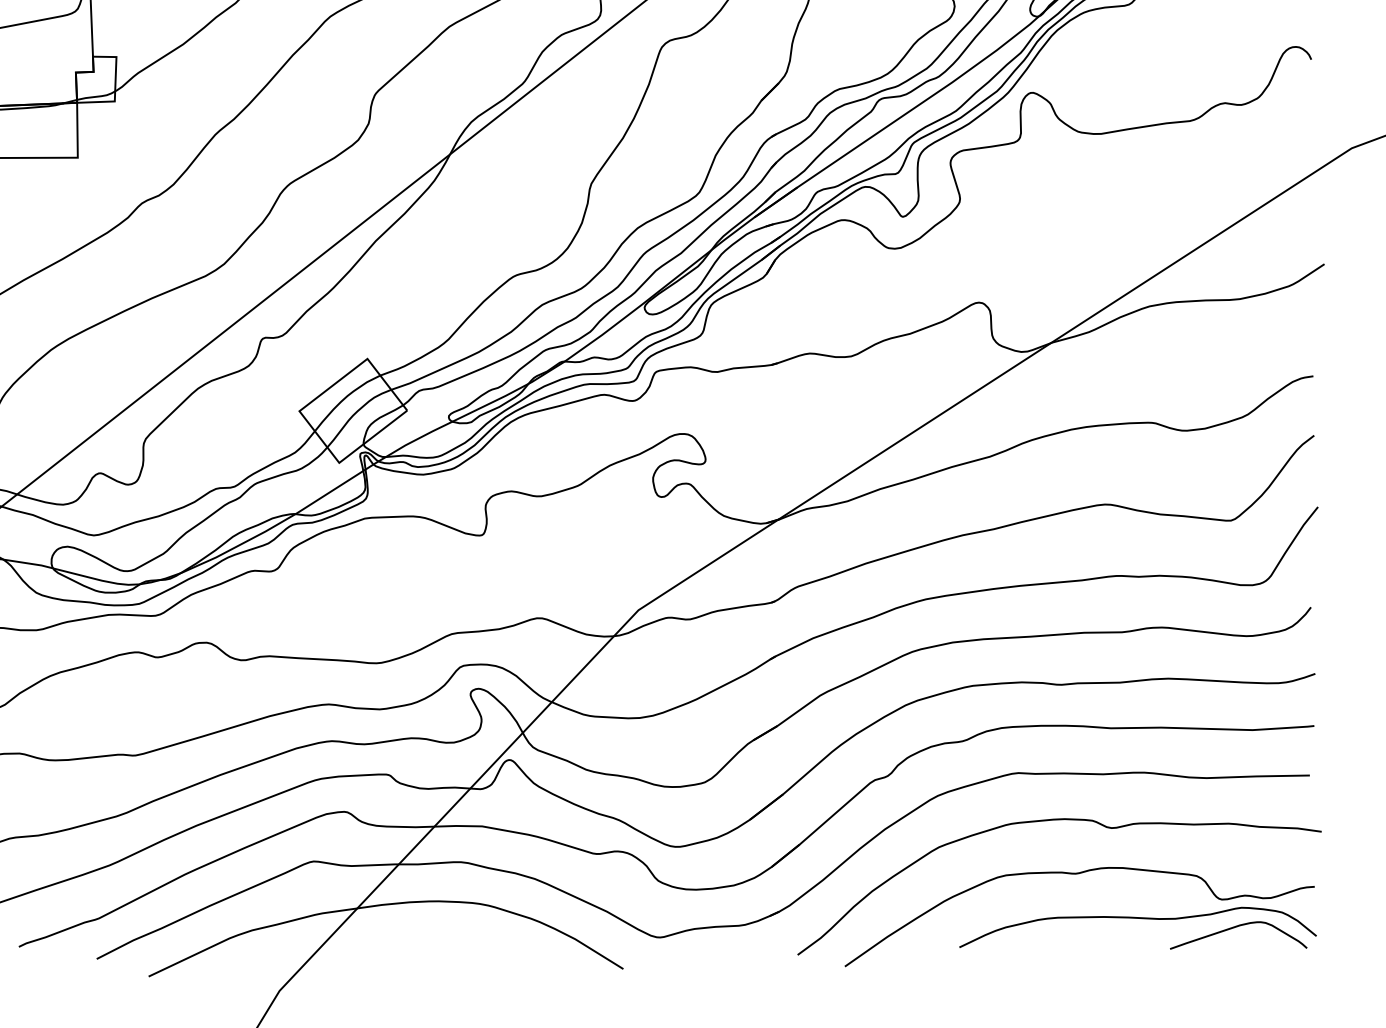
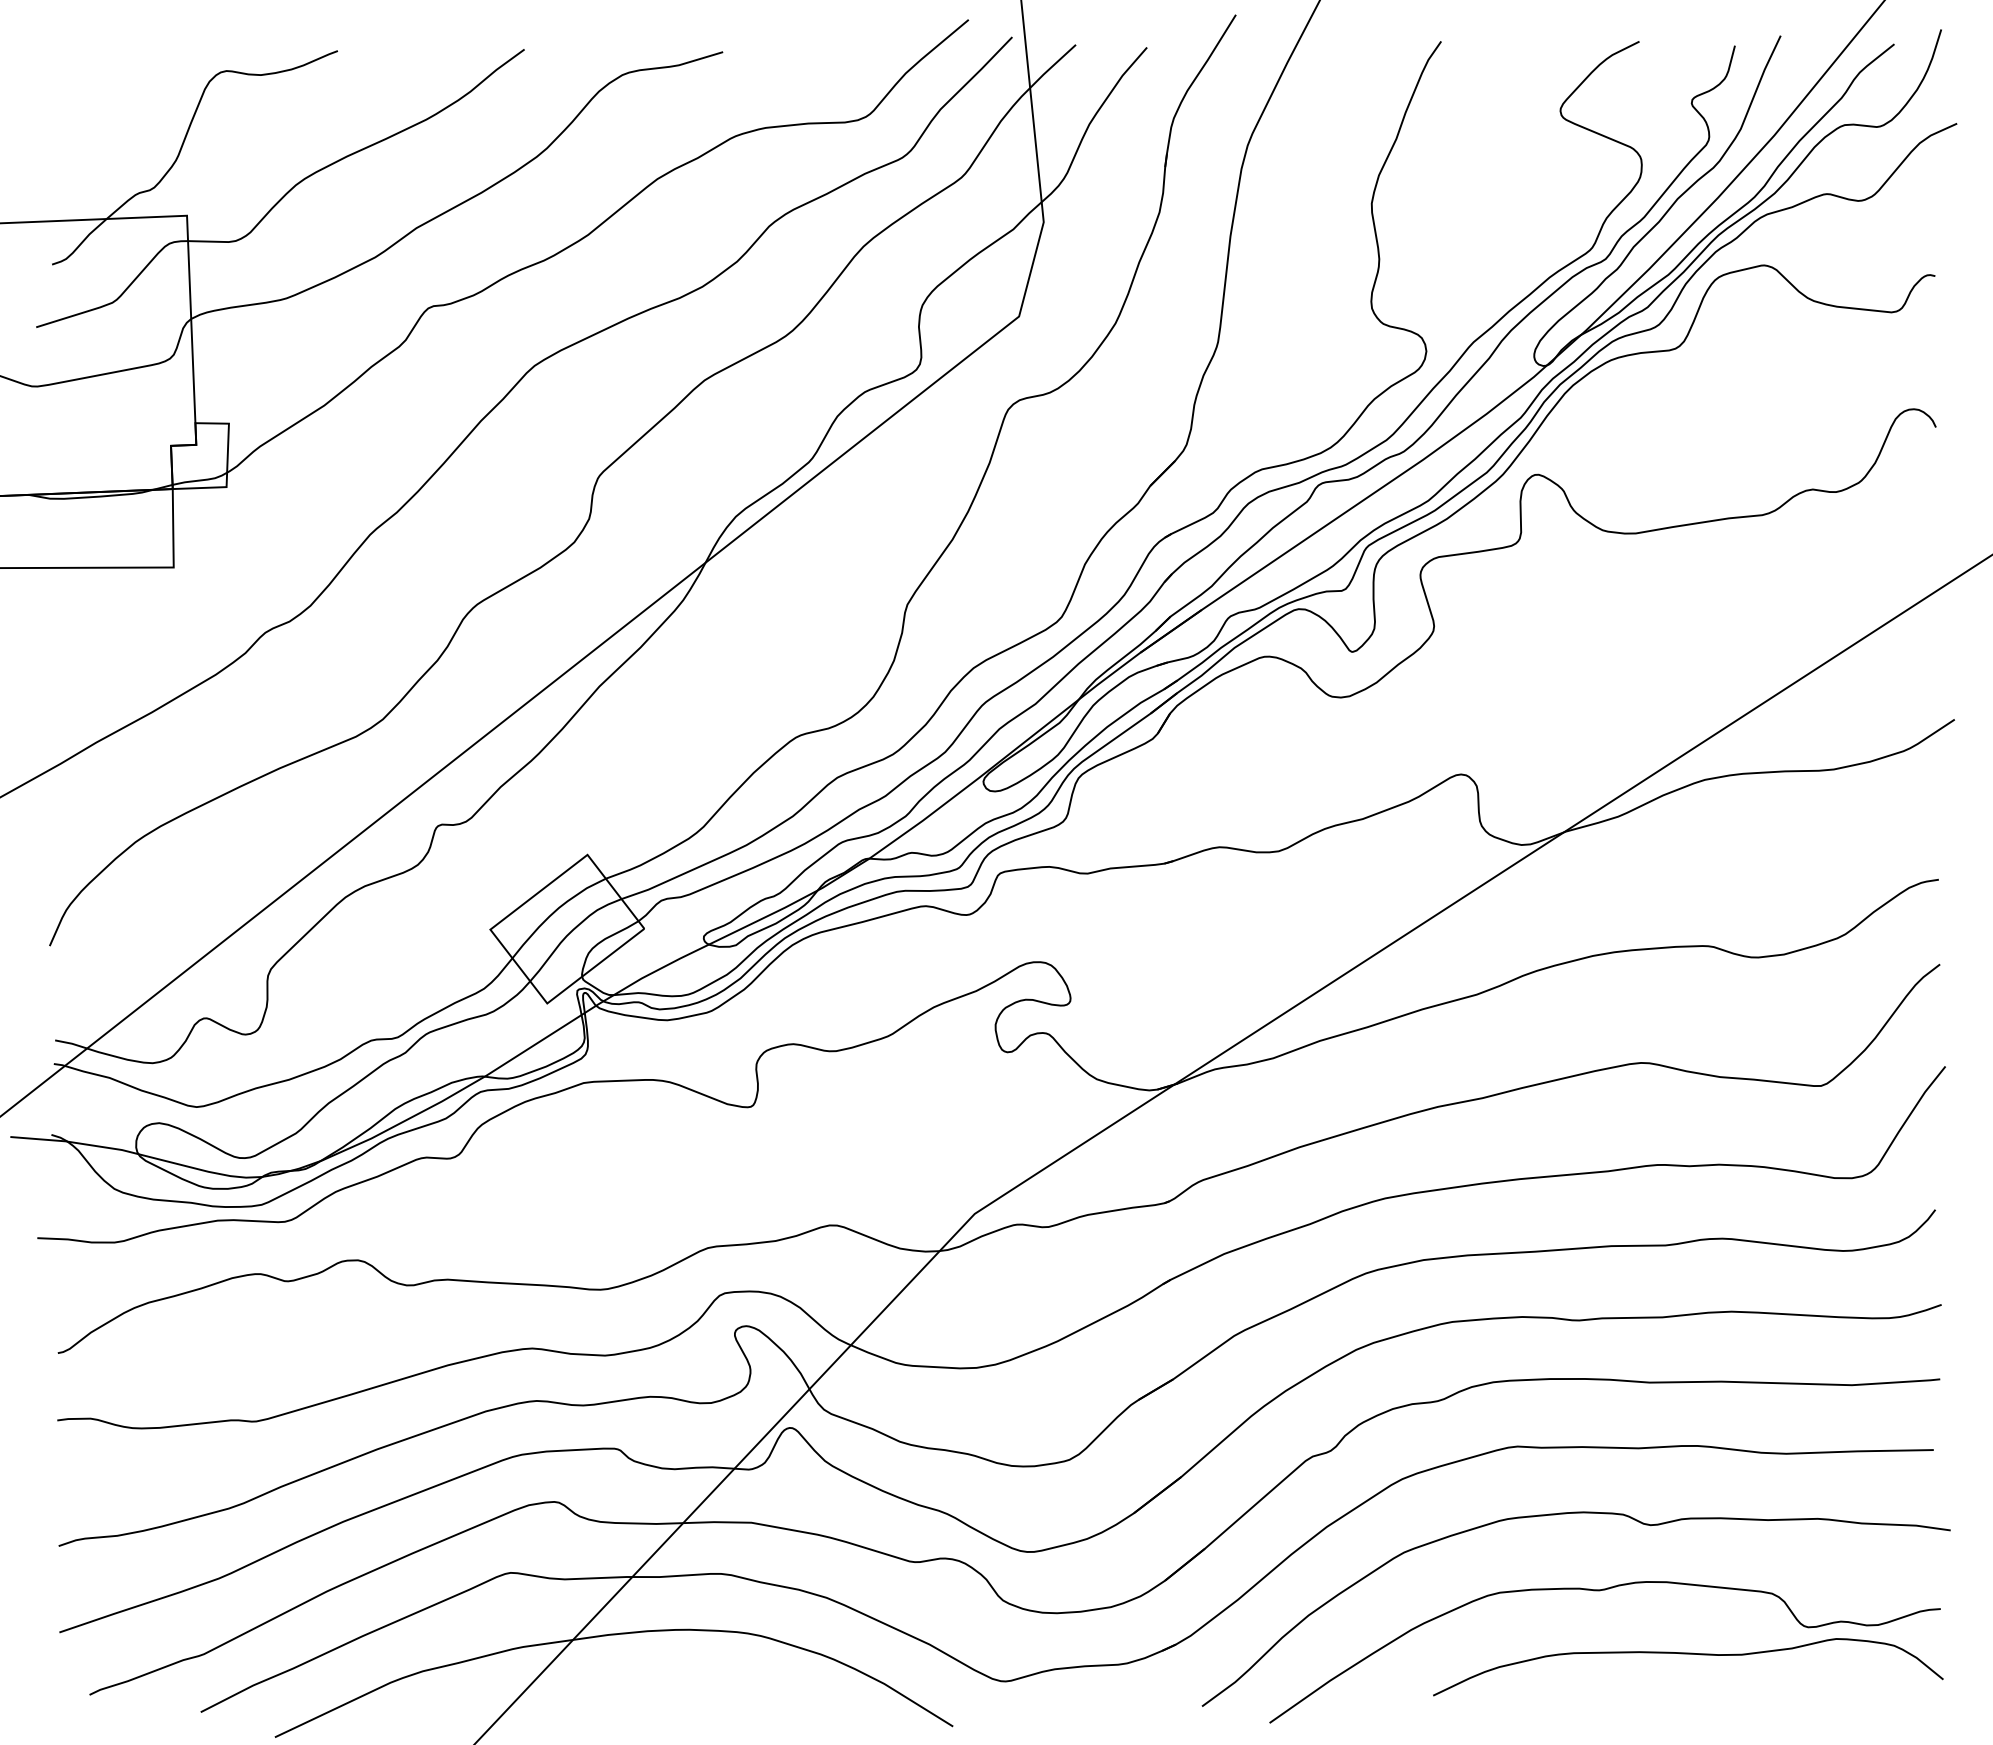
curve: (1235, 927) -> (1827, 1667), removed

